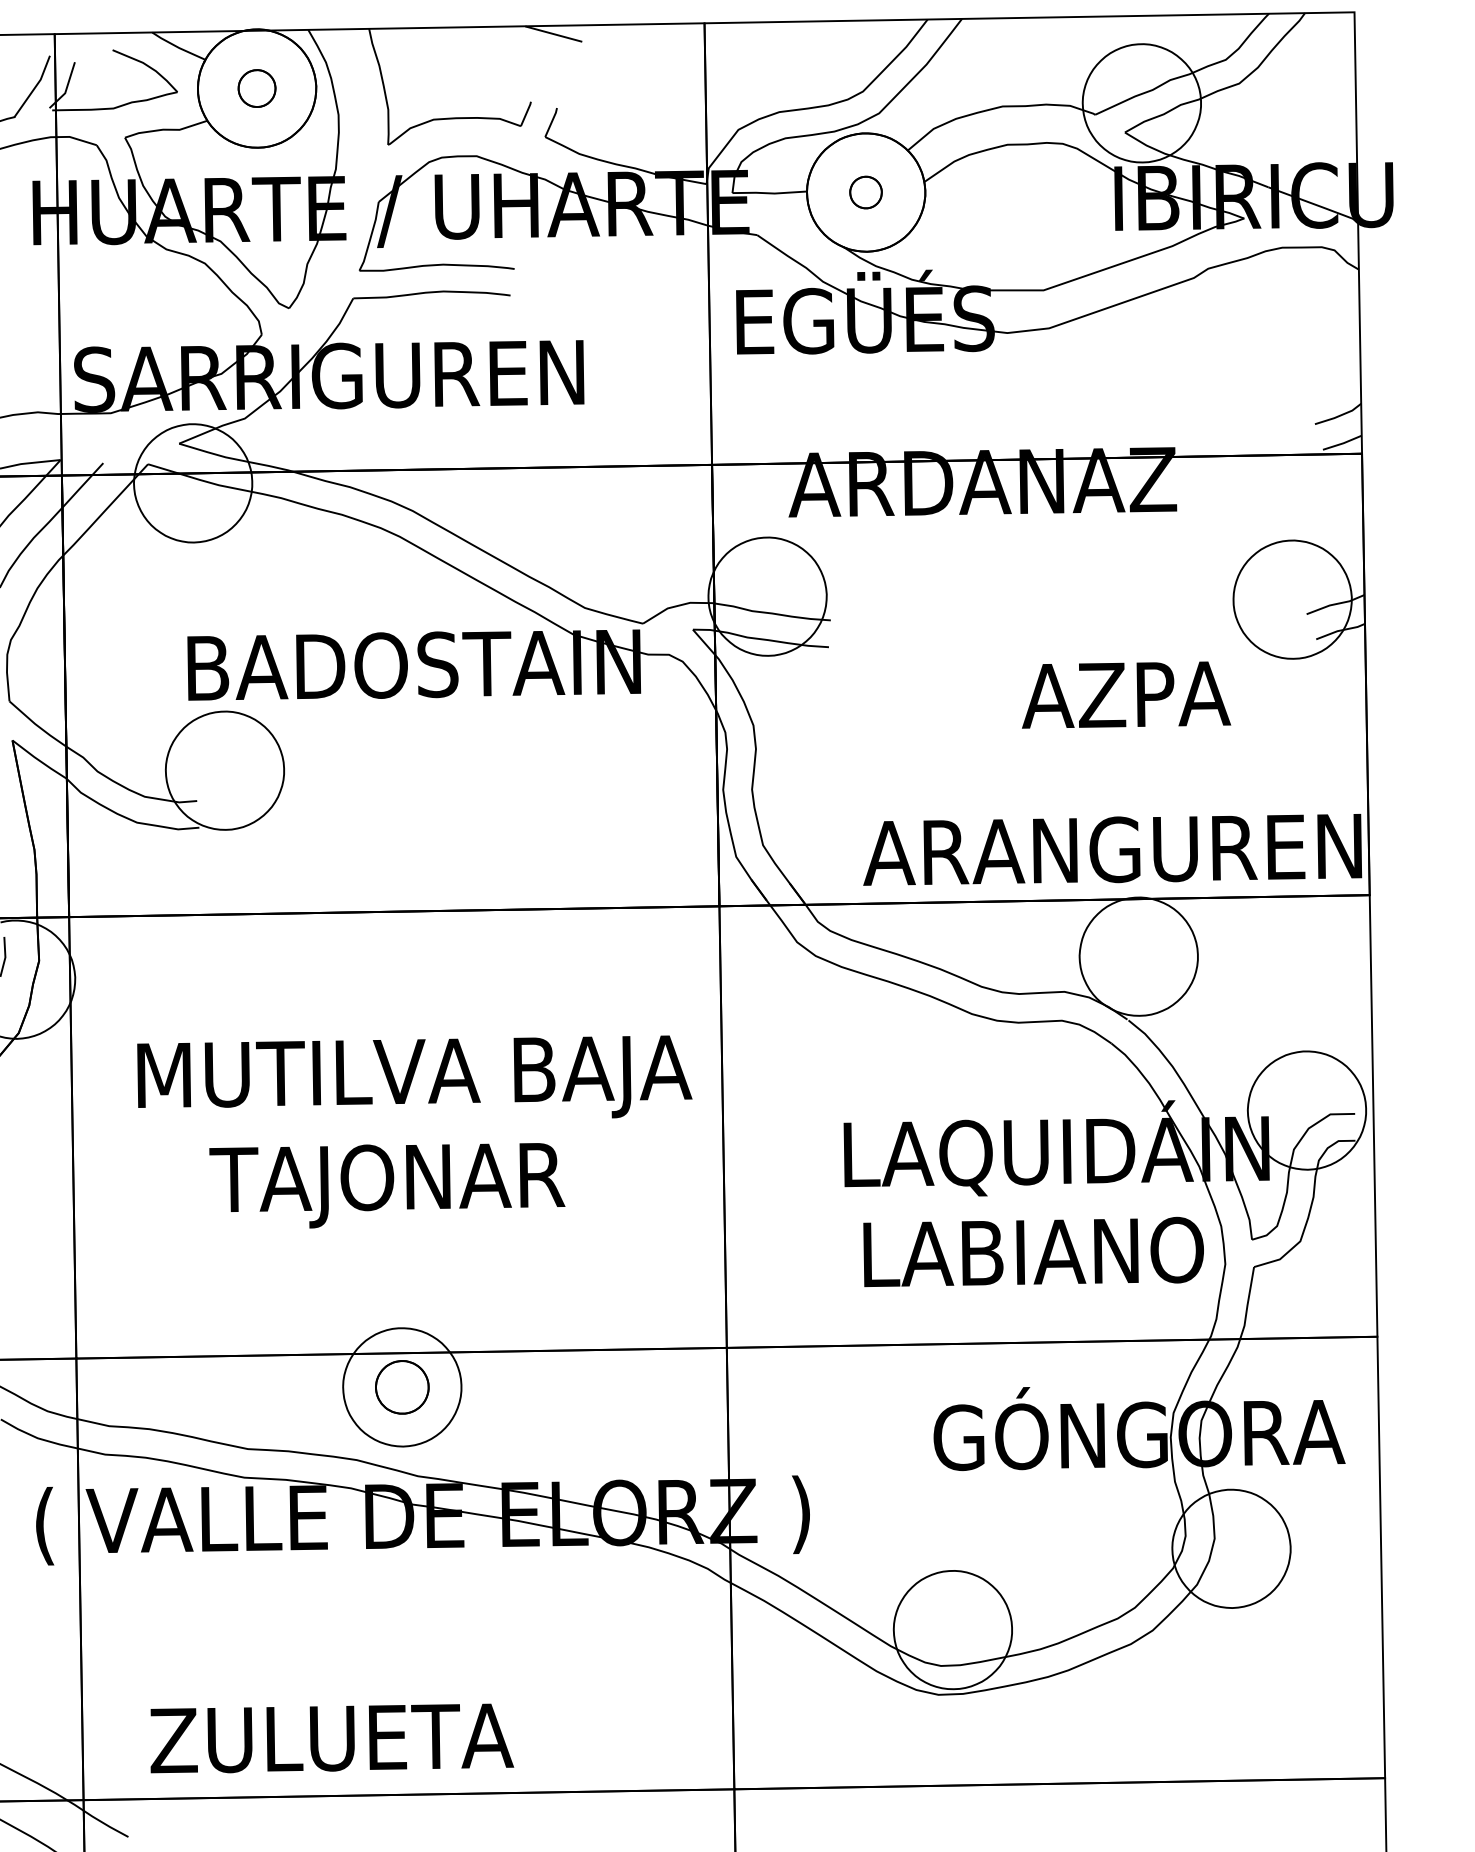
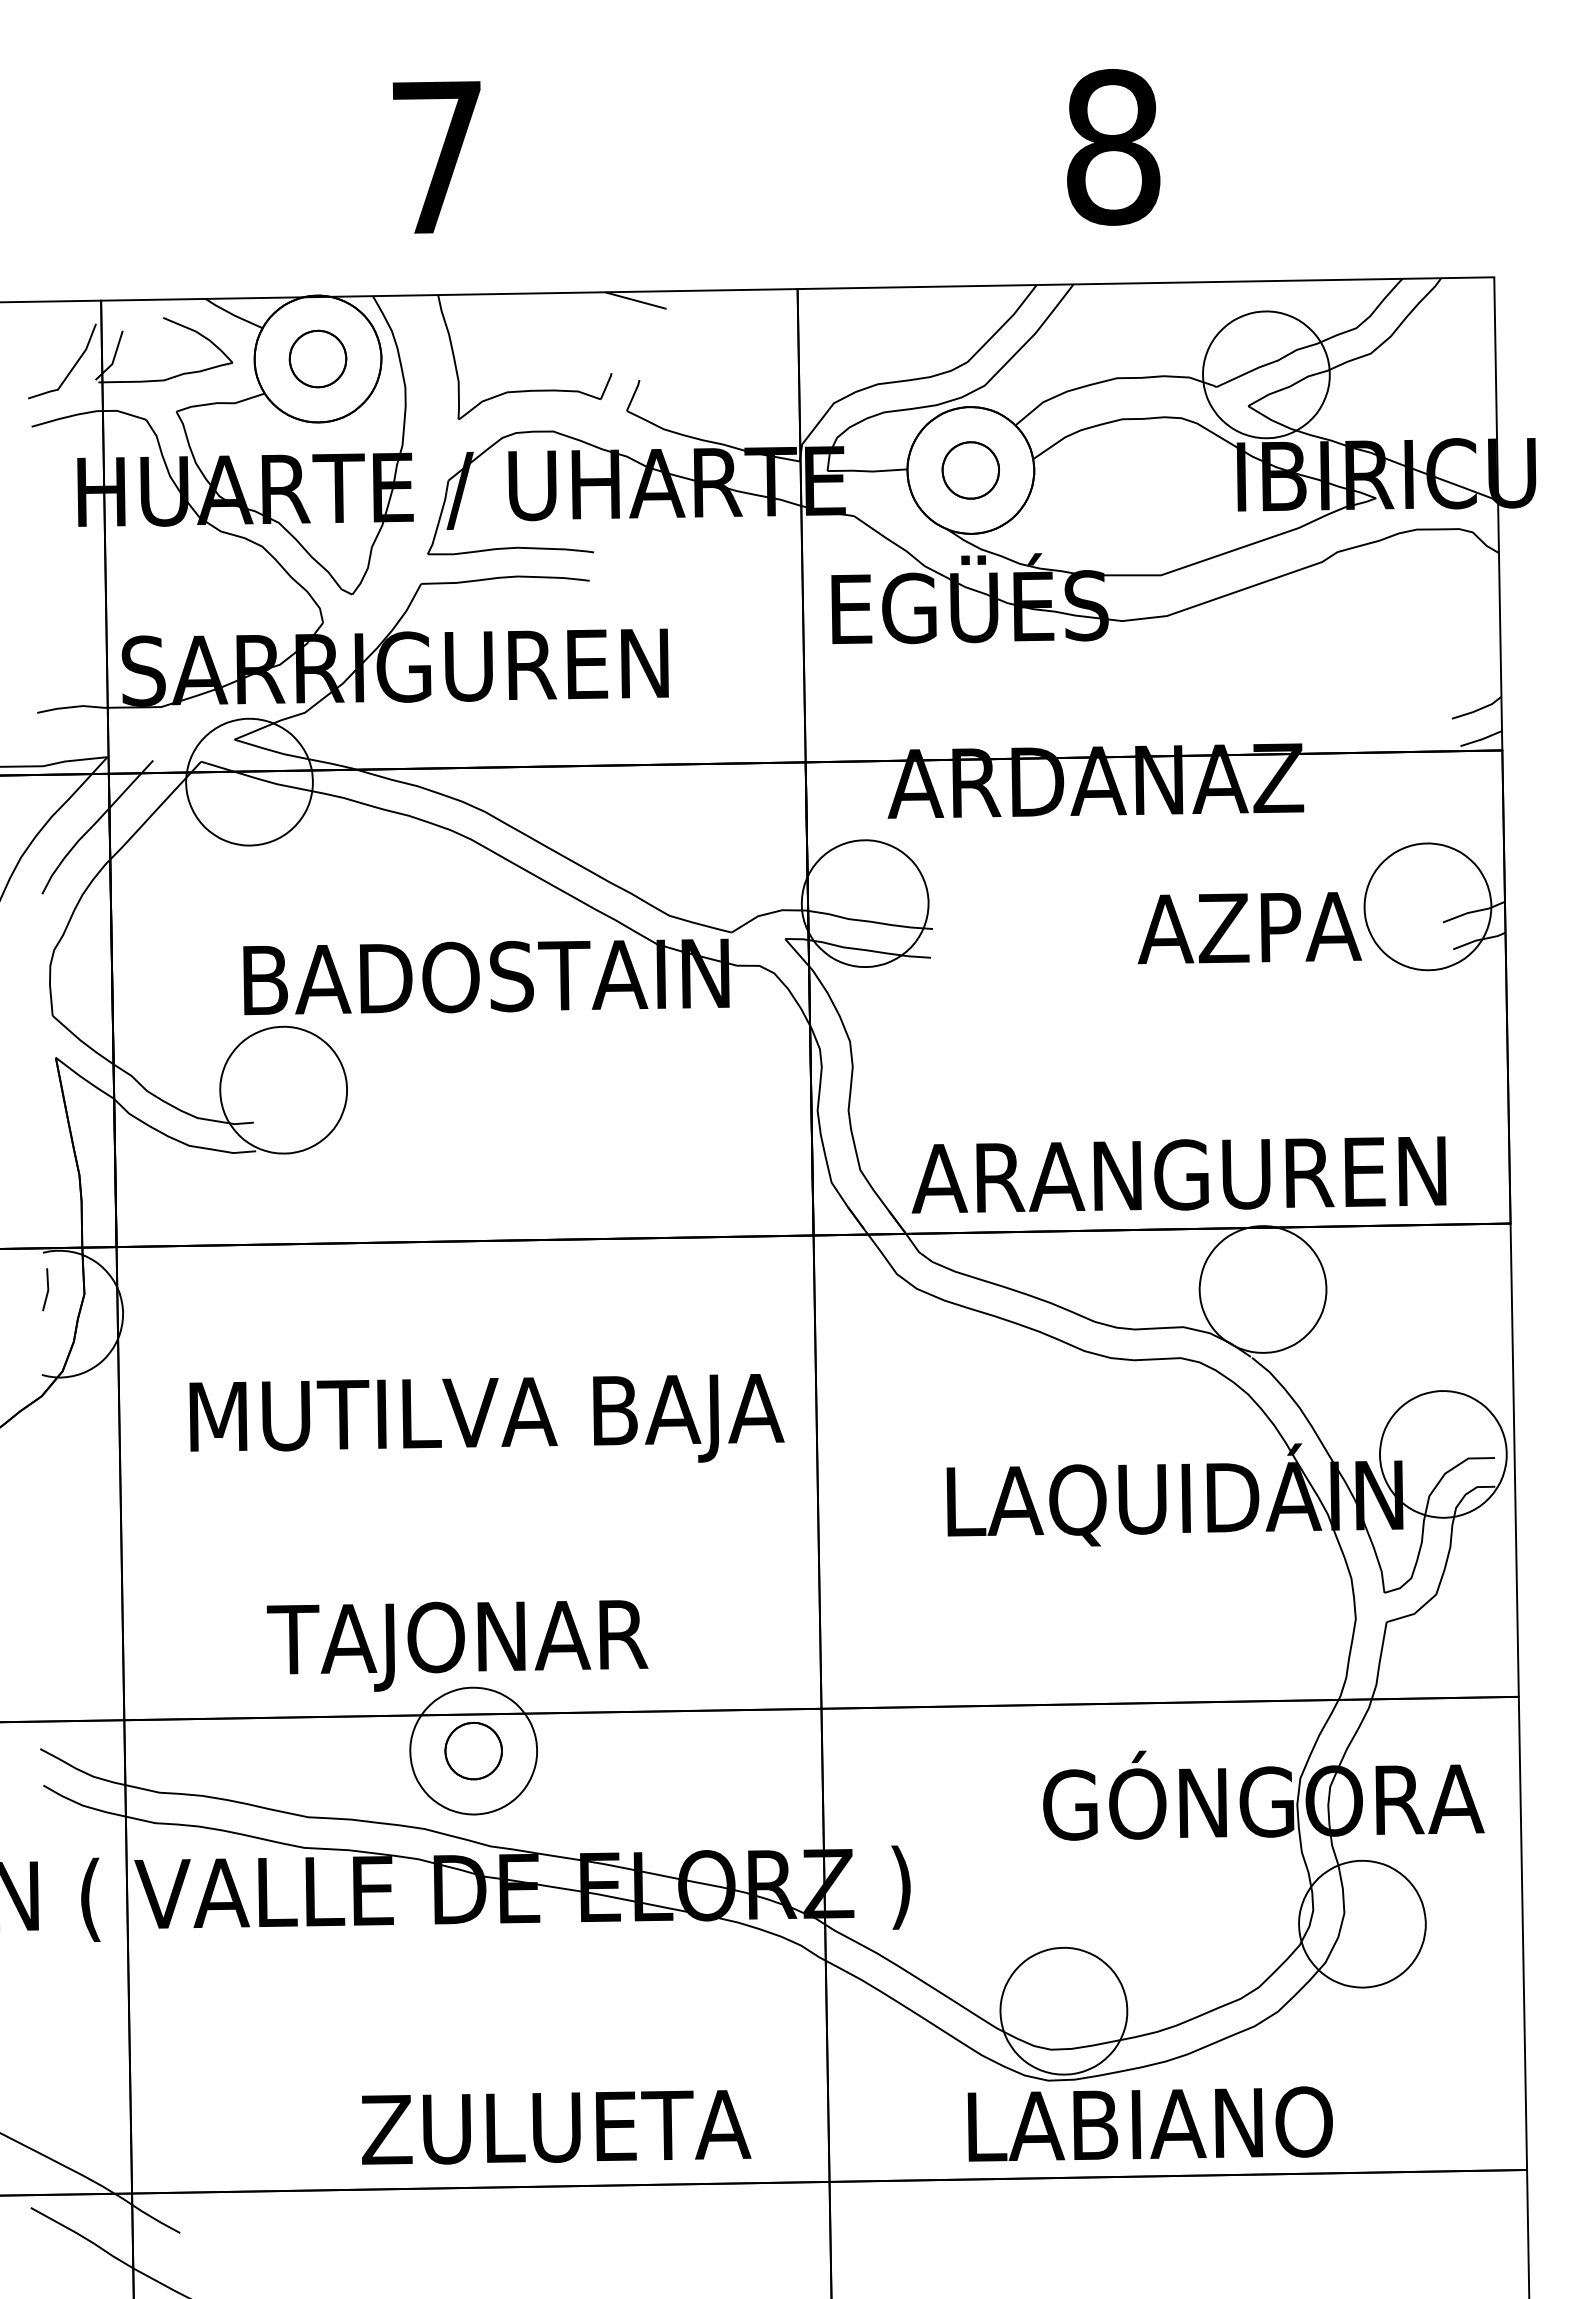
part: (256, 88) -> (317, 358), size x1.43
part: (865, 192) -> (970, 470), size x1.67
text: (1126, 695) -> (1249, 928), moved
text: (1112, 849) -> (1178, 1174), moved
text: (387, 1185) -> (457, 1645), moved
text: (1032, 1251) -> (1149, 2123), moved
text: (332, 1738) -> (556, 2127), moved

